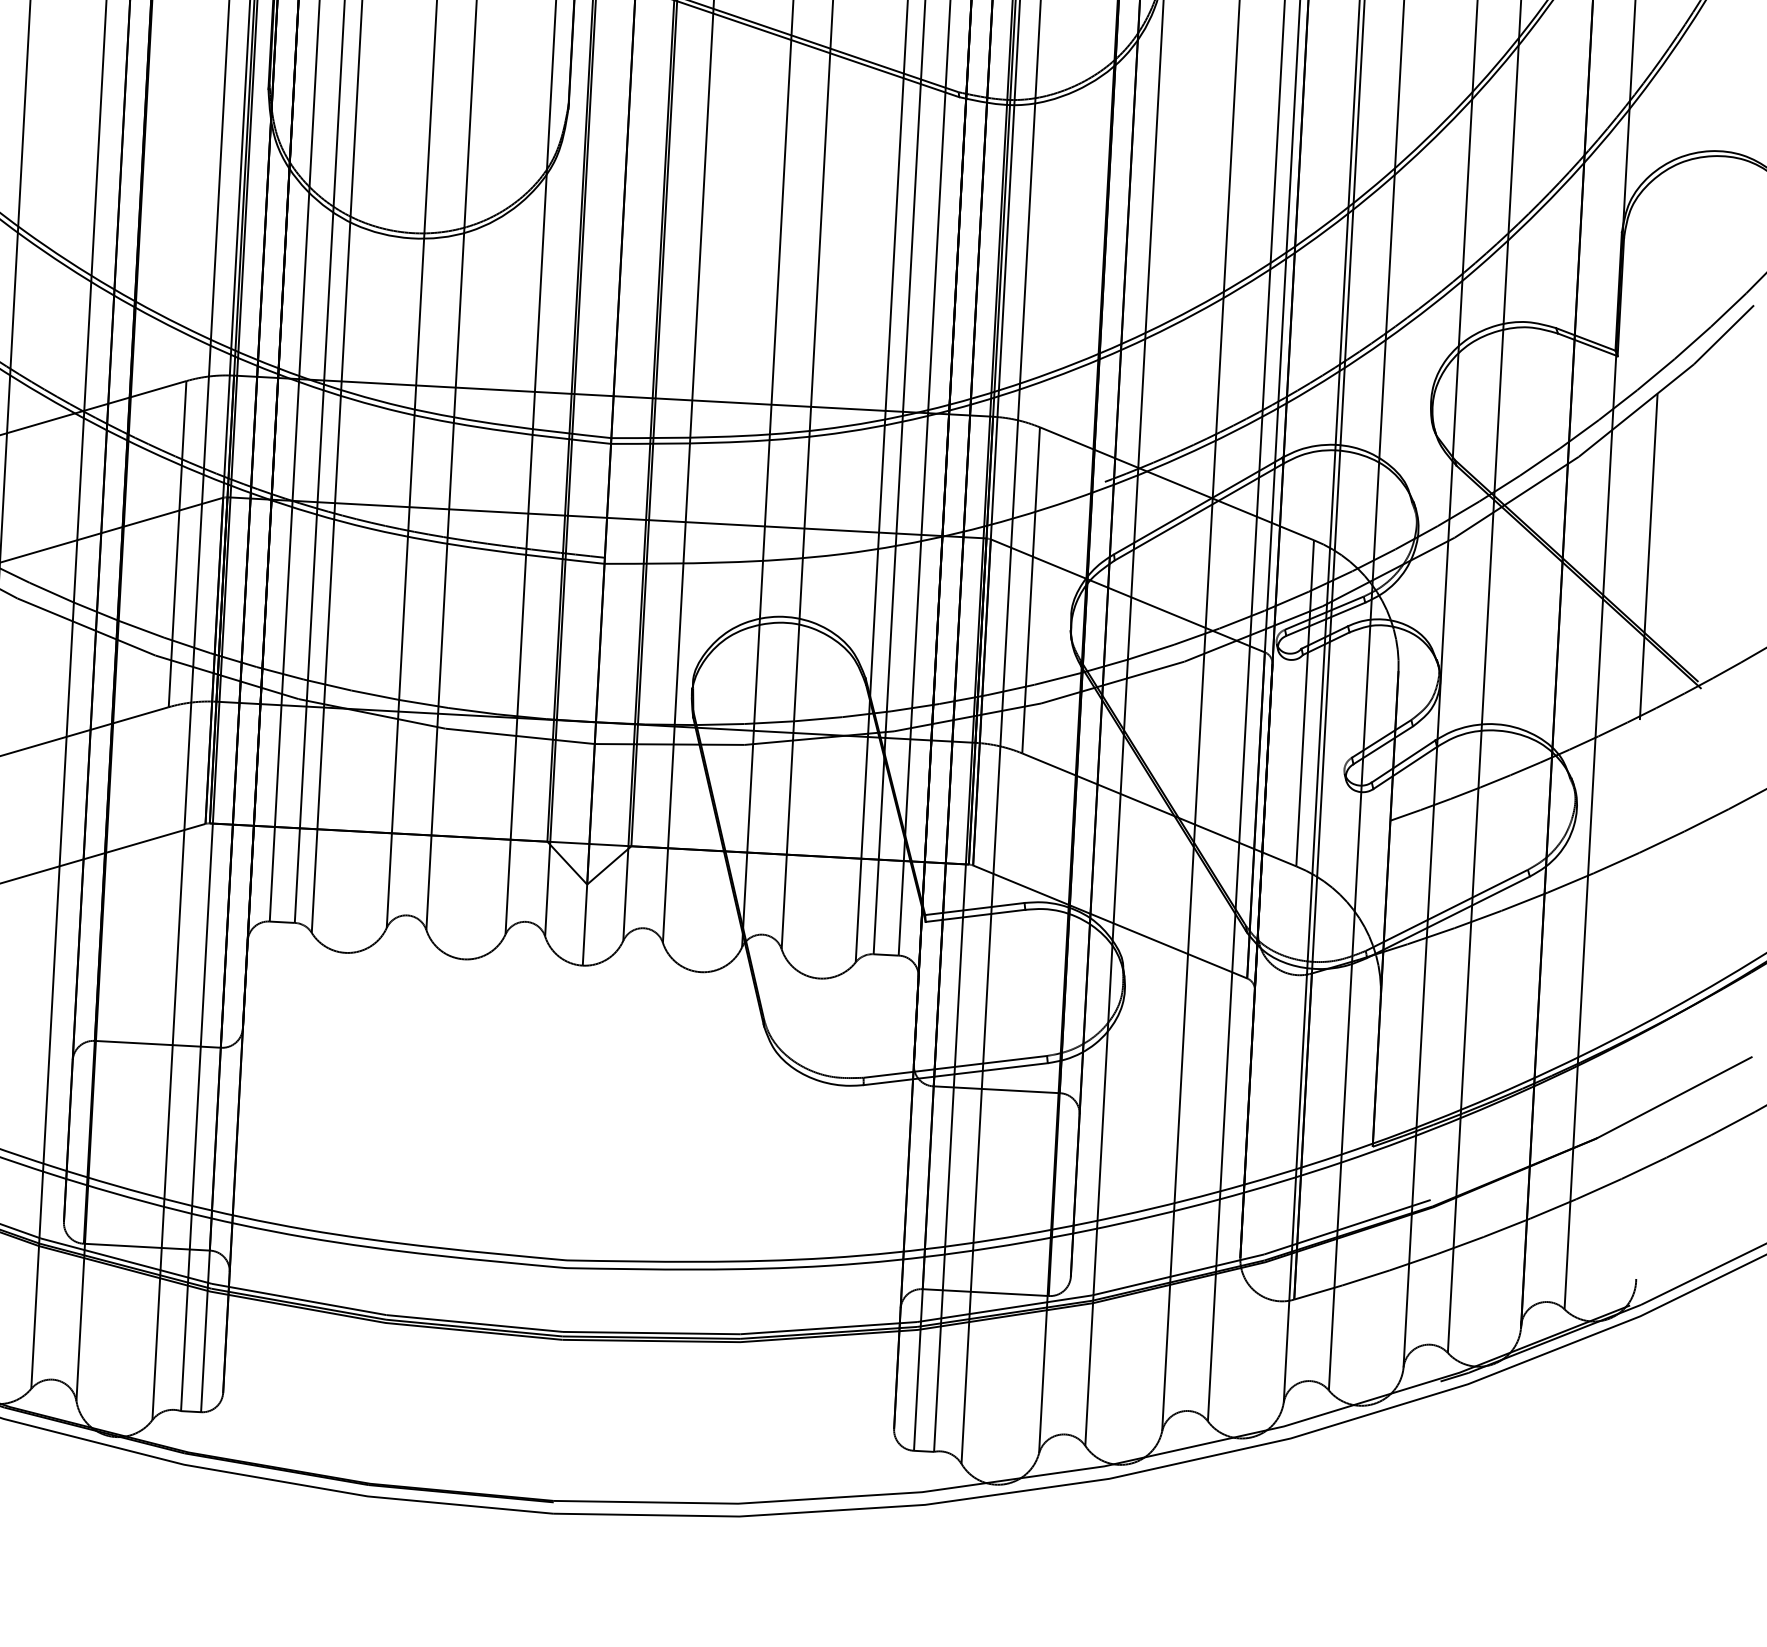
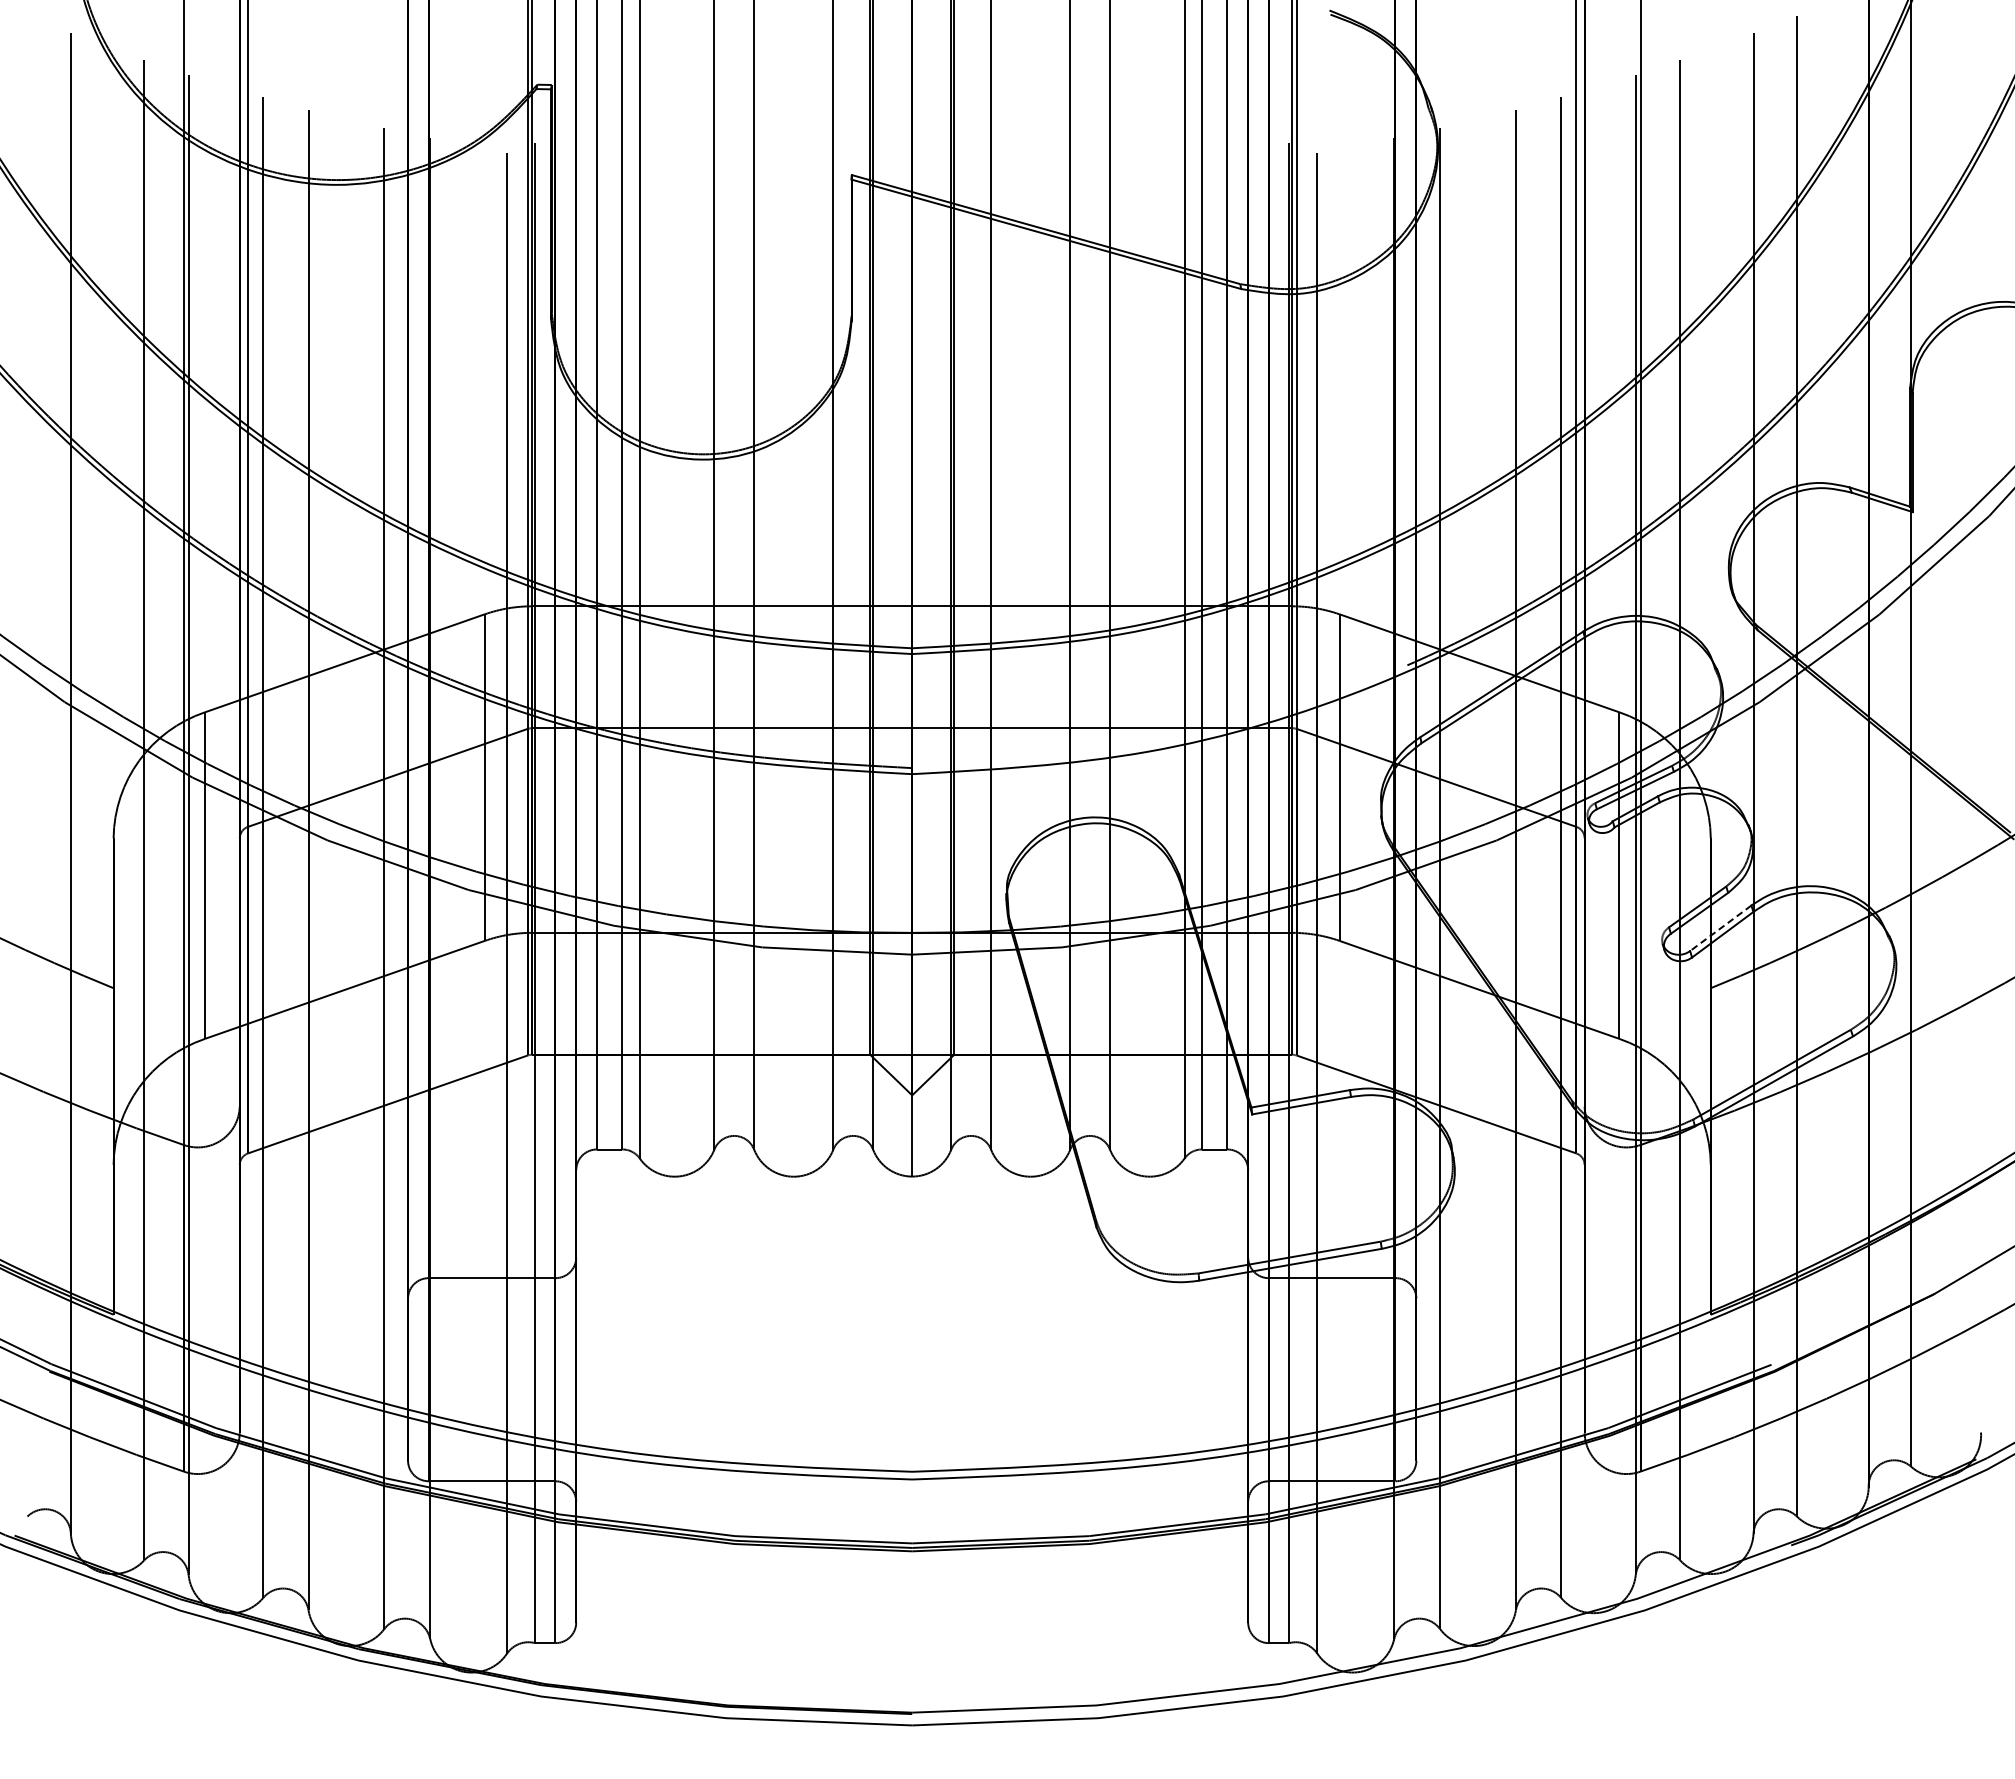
line: (1648, 556) -> (1954, 710), removed
line: (1403, 761) -> (1720, 928), solid -> dashed

